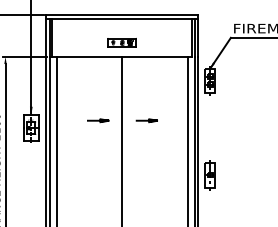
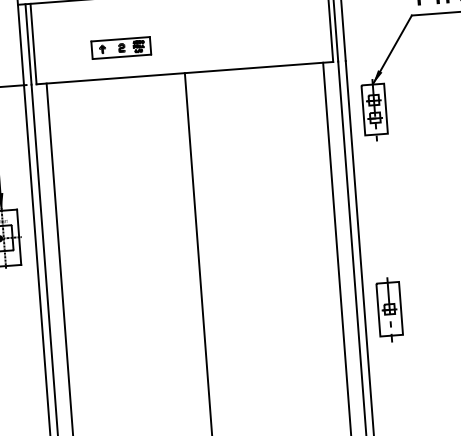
part: (121, 42) -> (119, 47), moved
curve: (98, 120) -> (144, 211), removed
curve: (146, 120) -> (246, 203), removed

